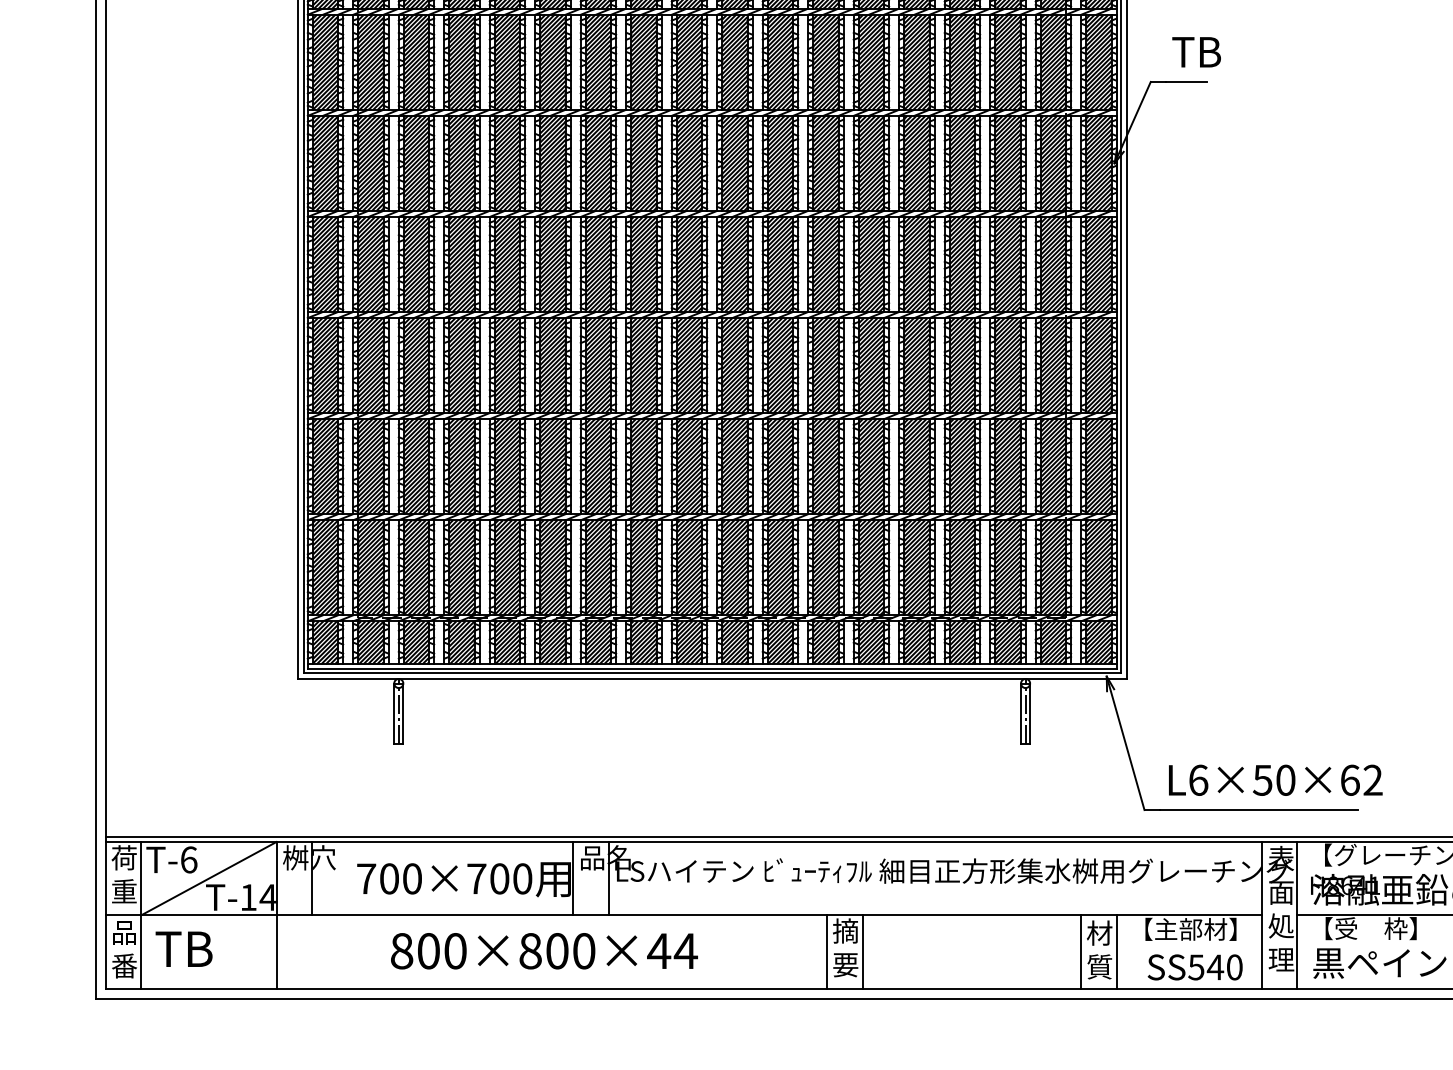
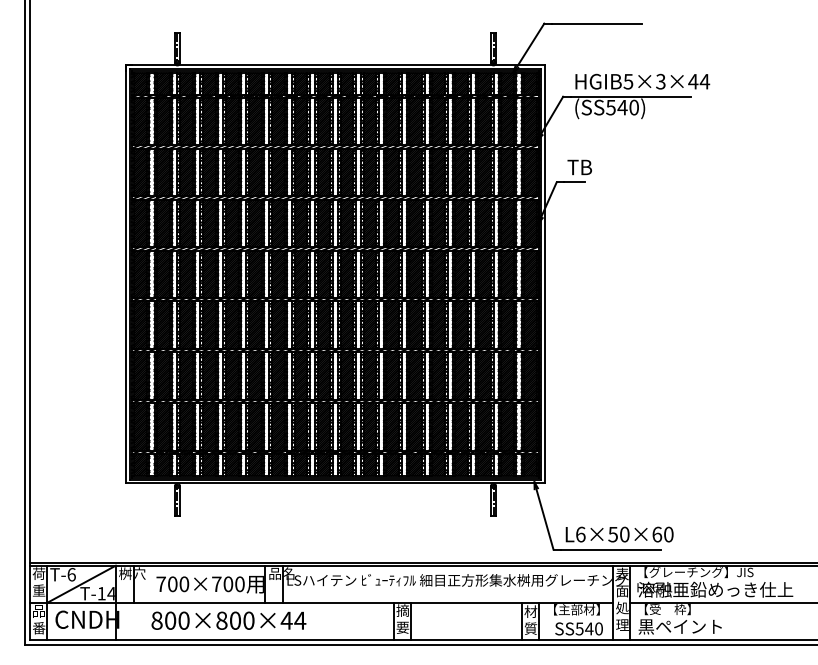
text: (1372, 780) -> (668, 534), L6×50×62 -> L6×50×60
text: (218, 948) -> (86, 619), TB -> CNDH
text: (543, 950) -> (228, 620), moved

